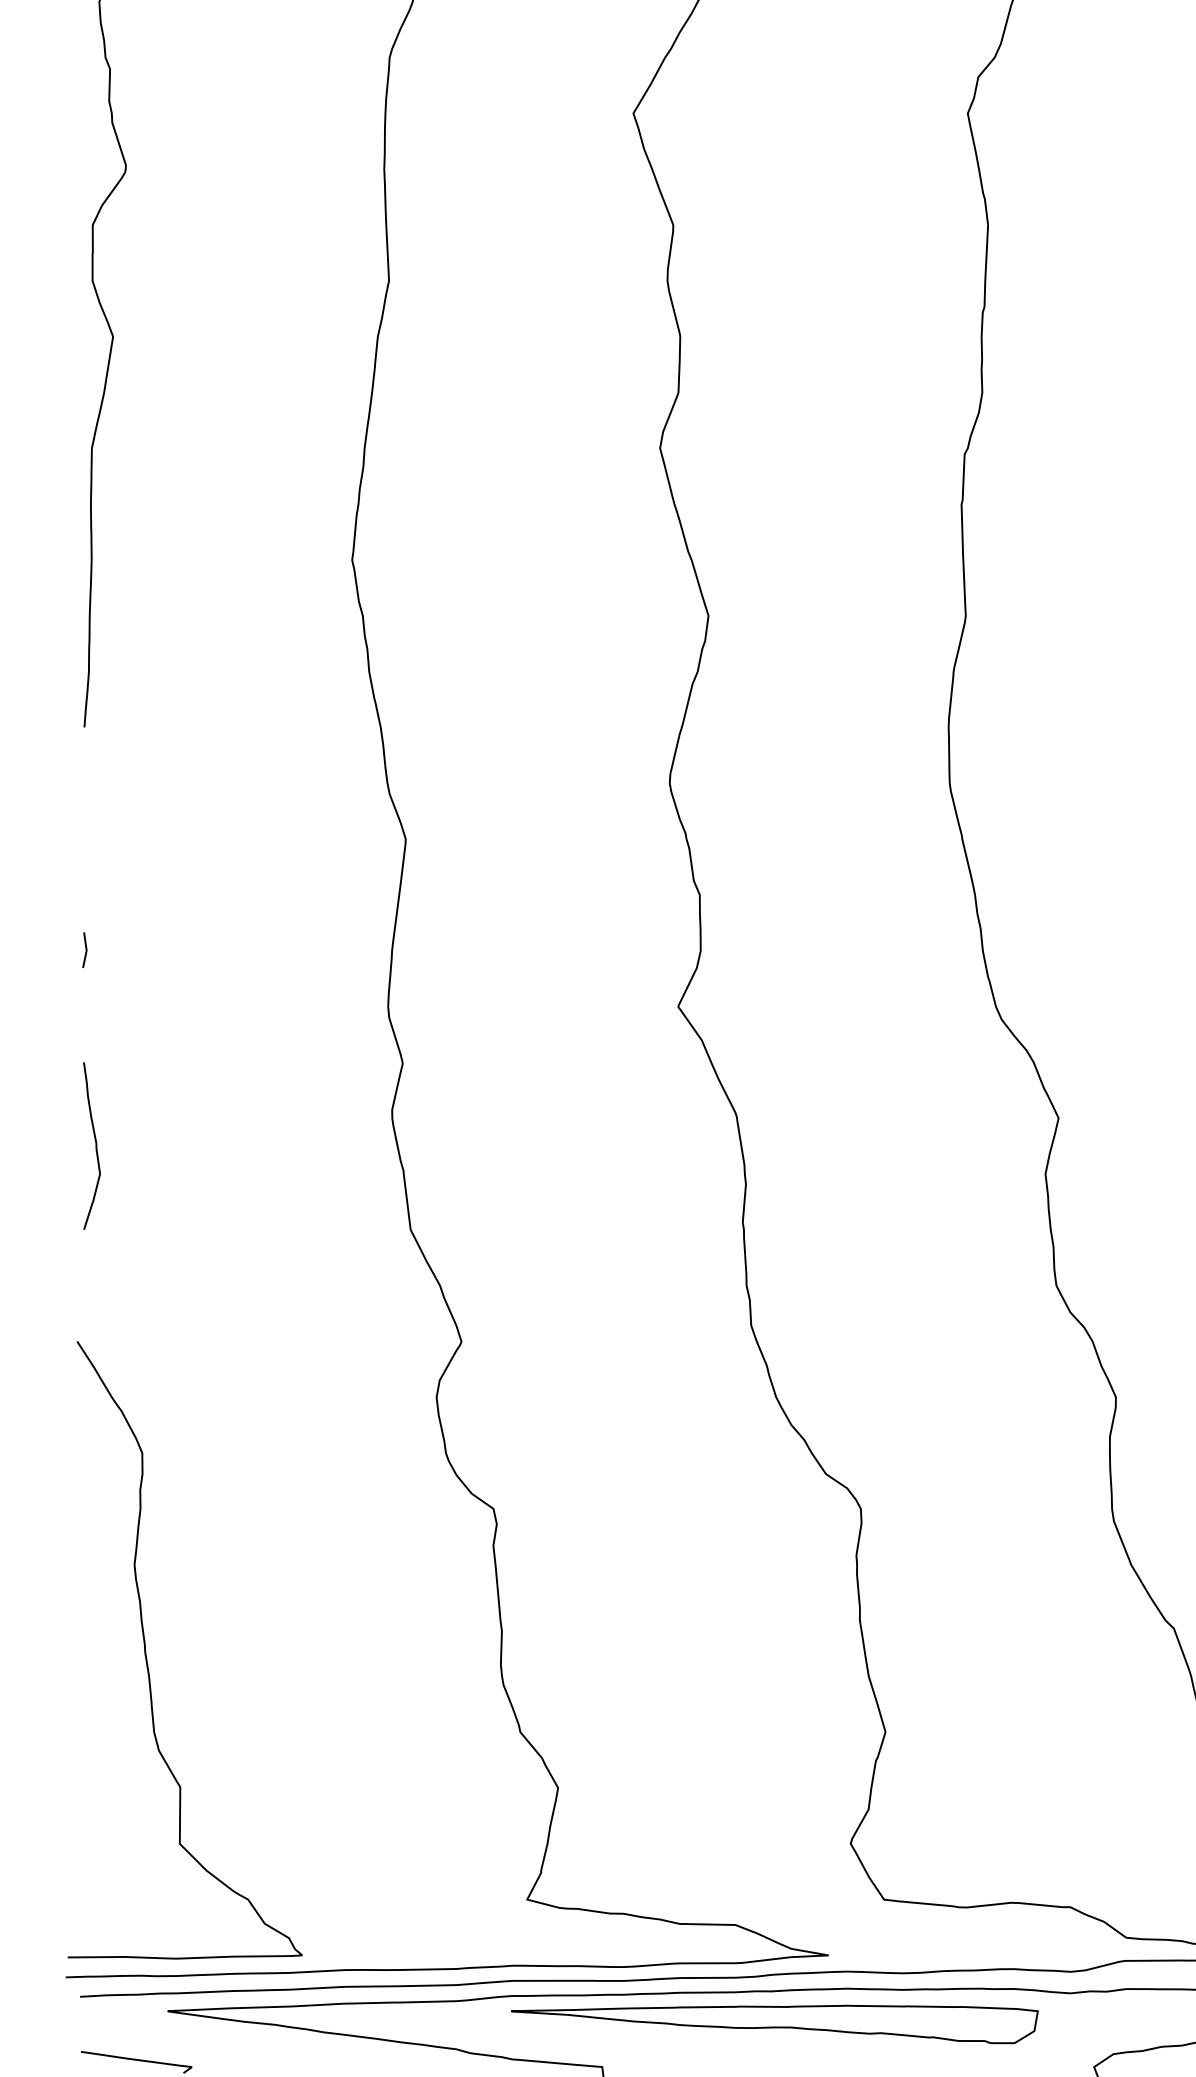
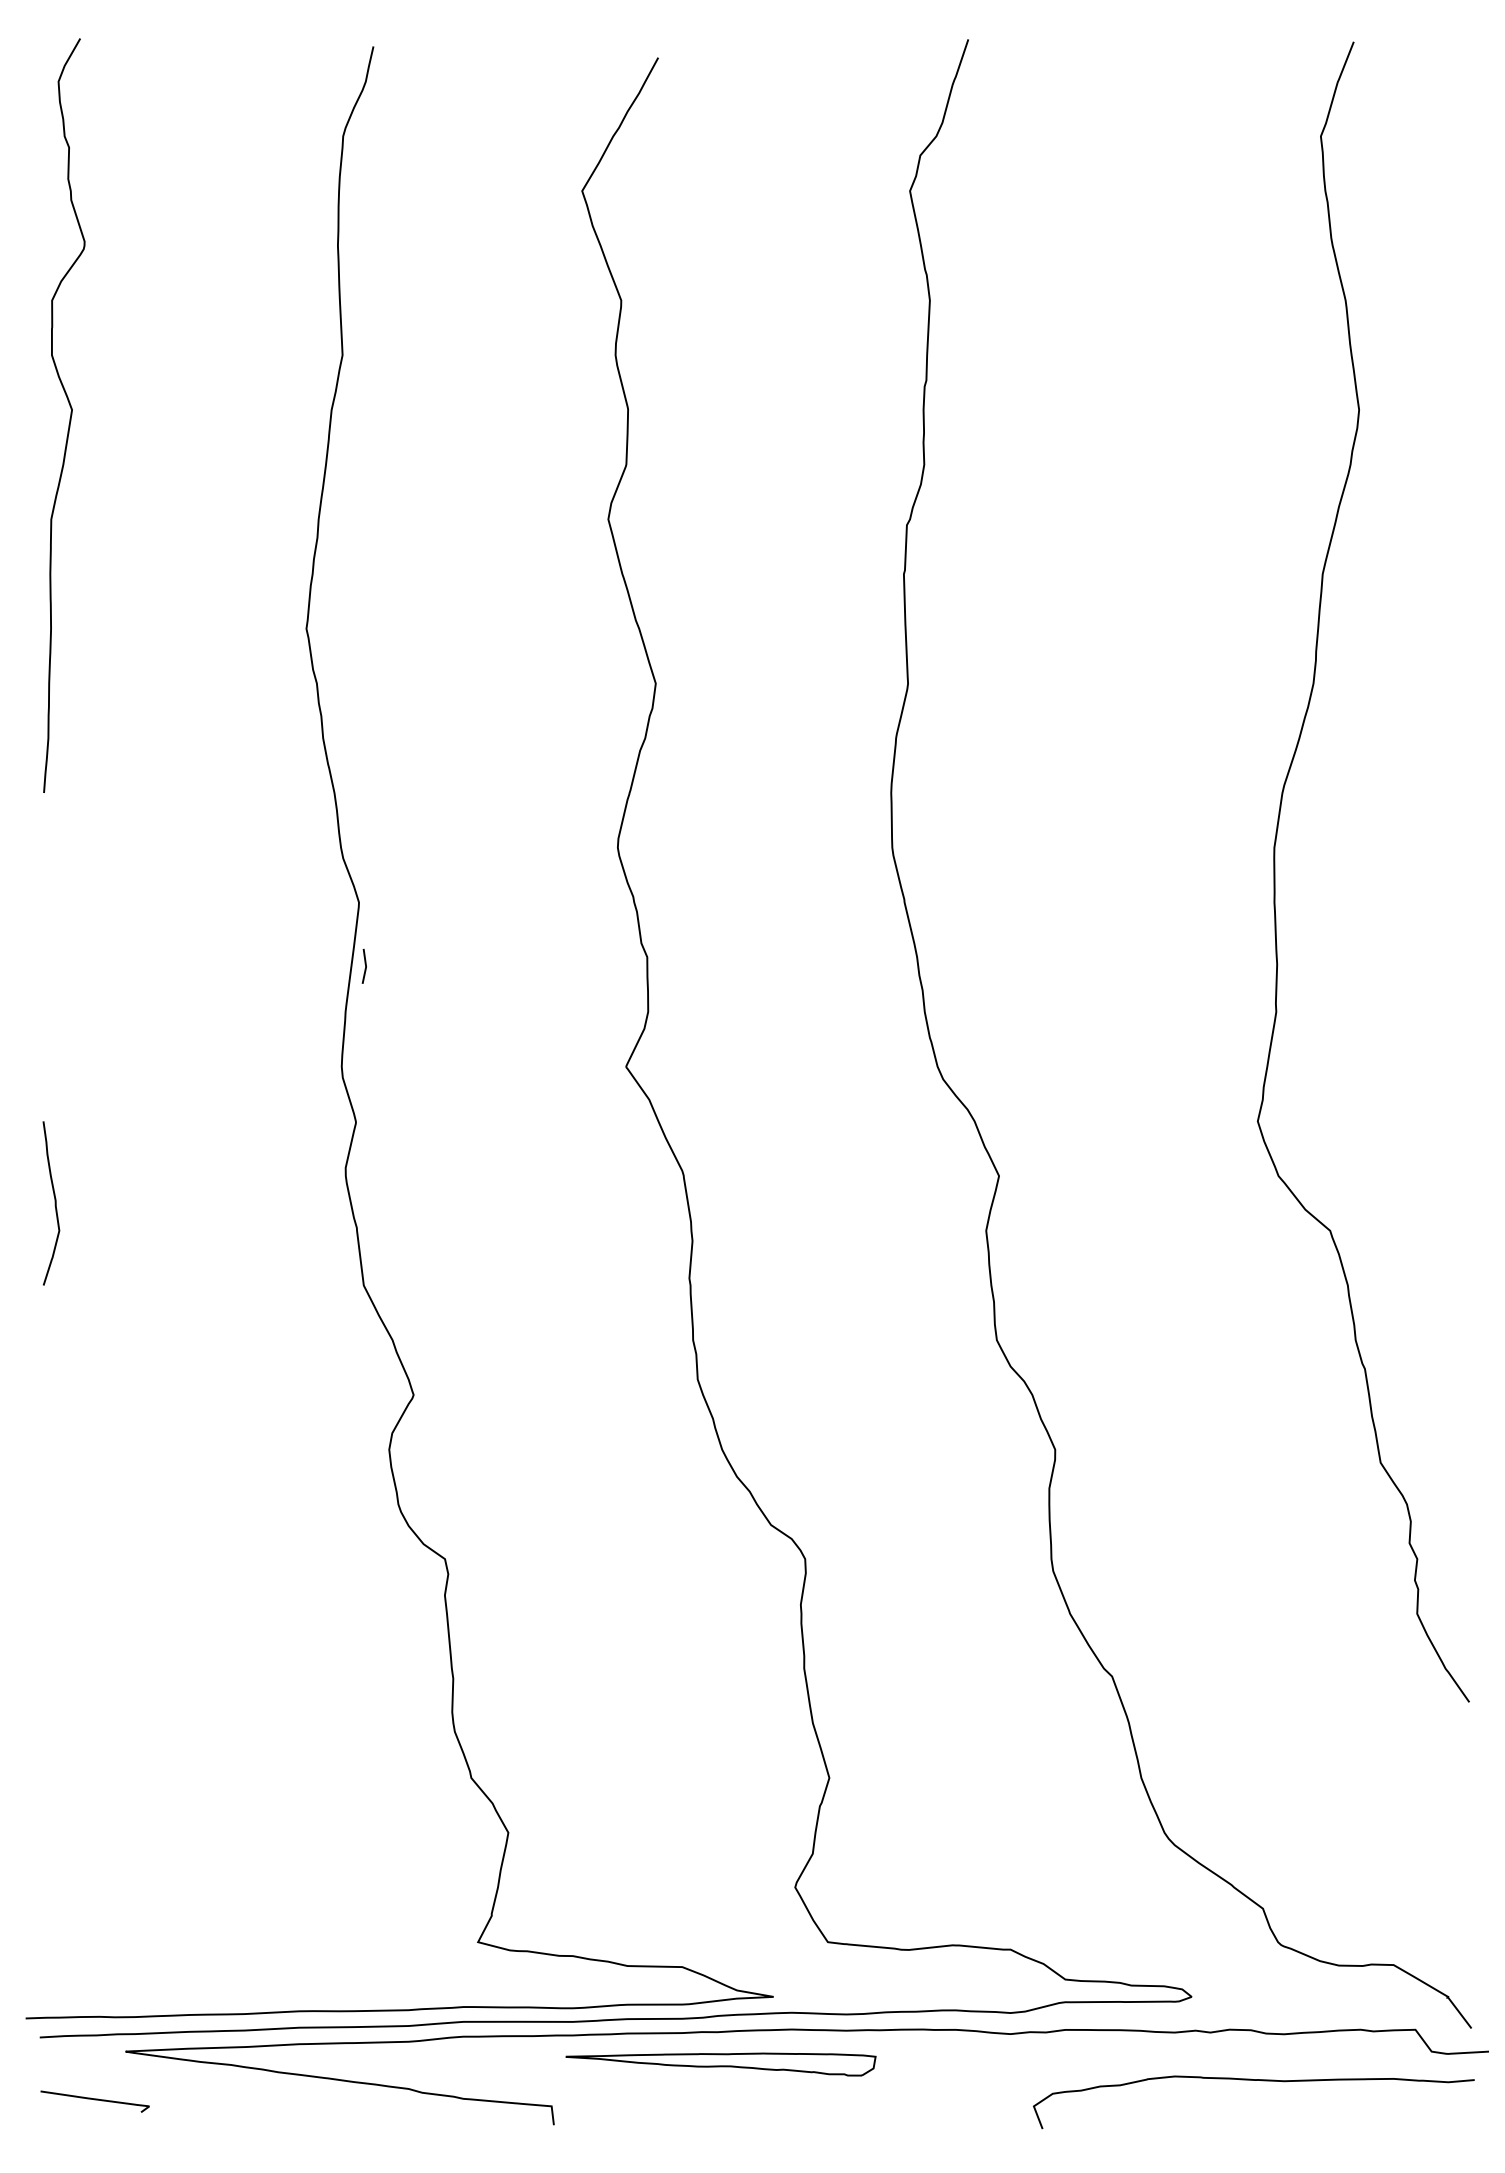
line: (85, 950) -> (365, 966), moved
curve: (147, 1656) -> (105, 1703), removed
part: (774, 2024) -> (720, 2064), size x0.6

